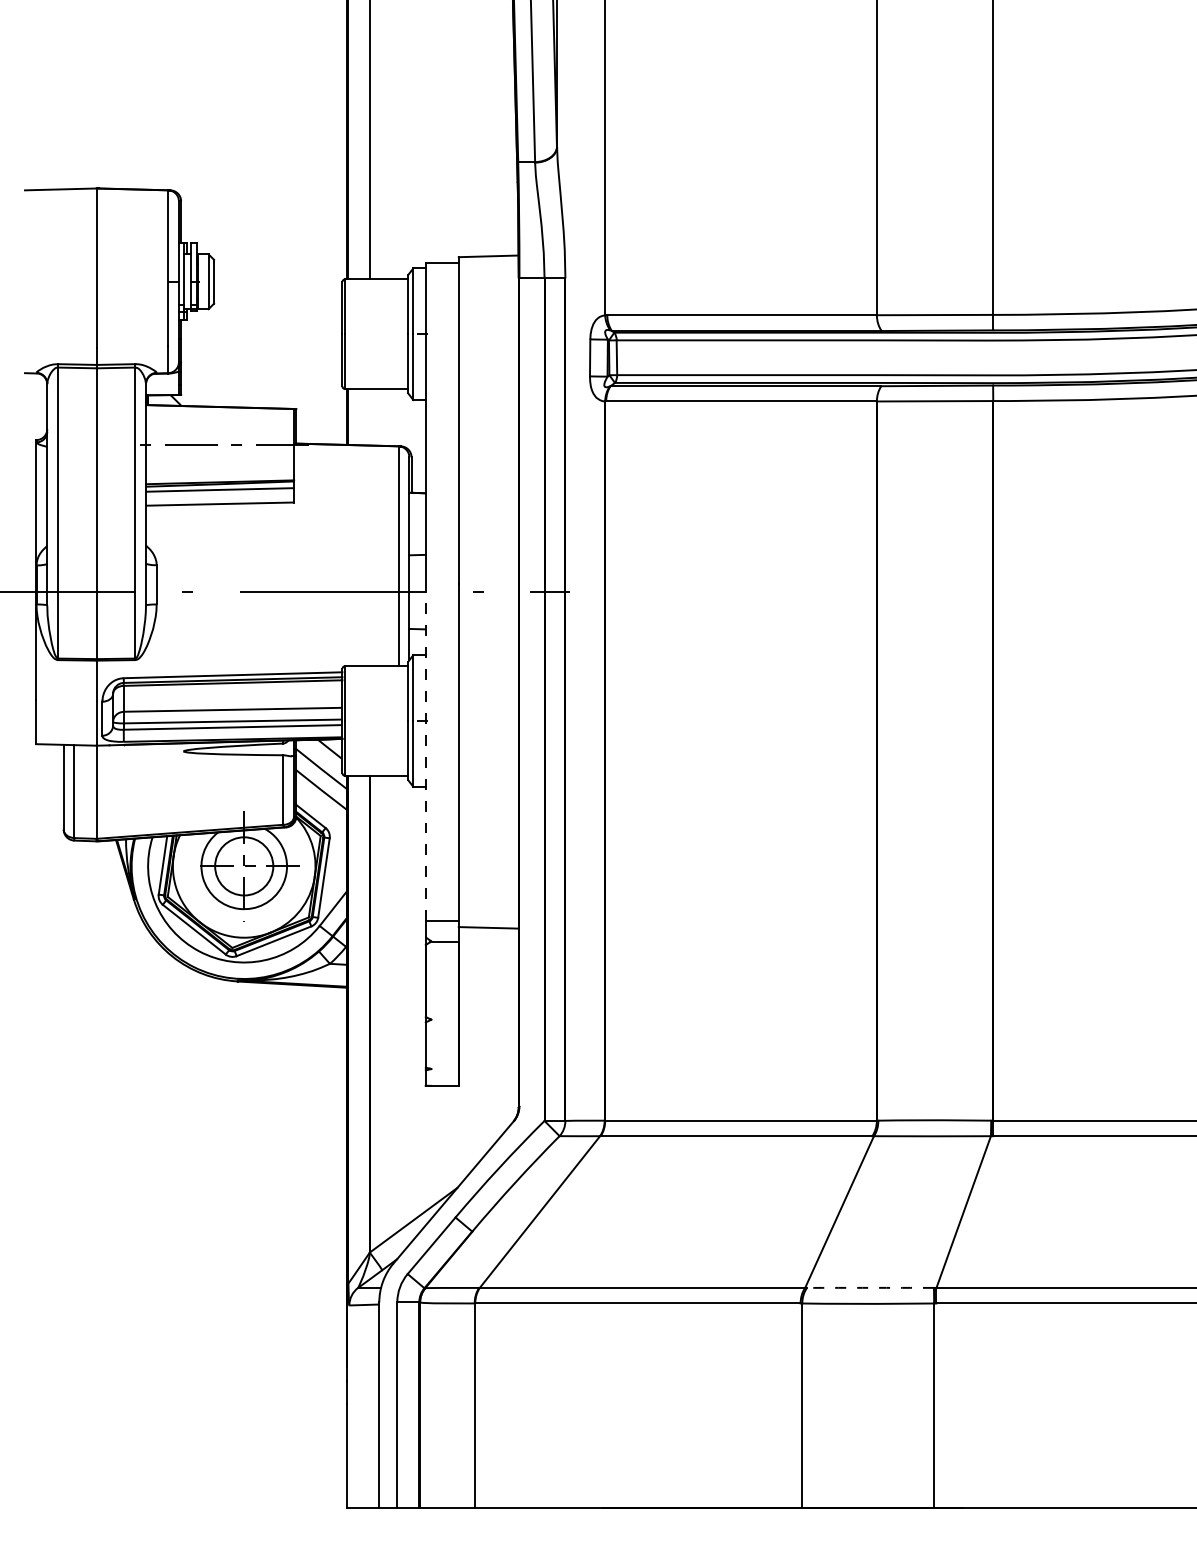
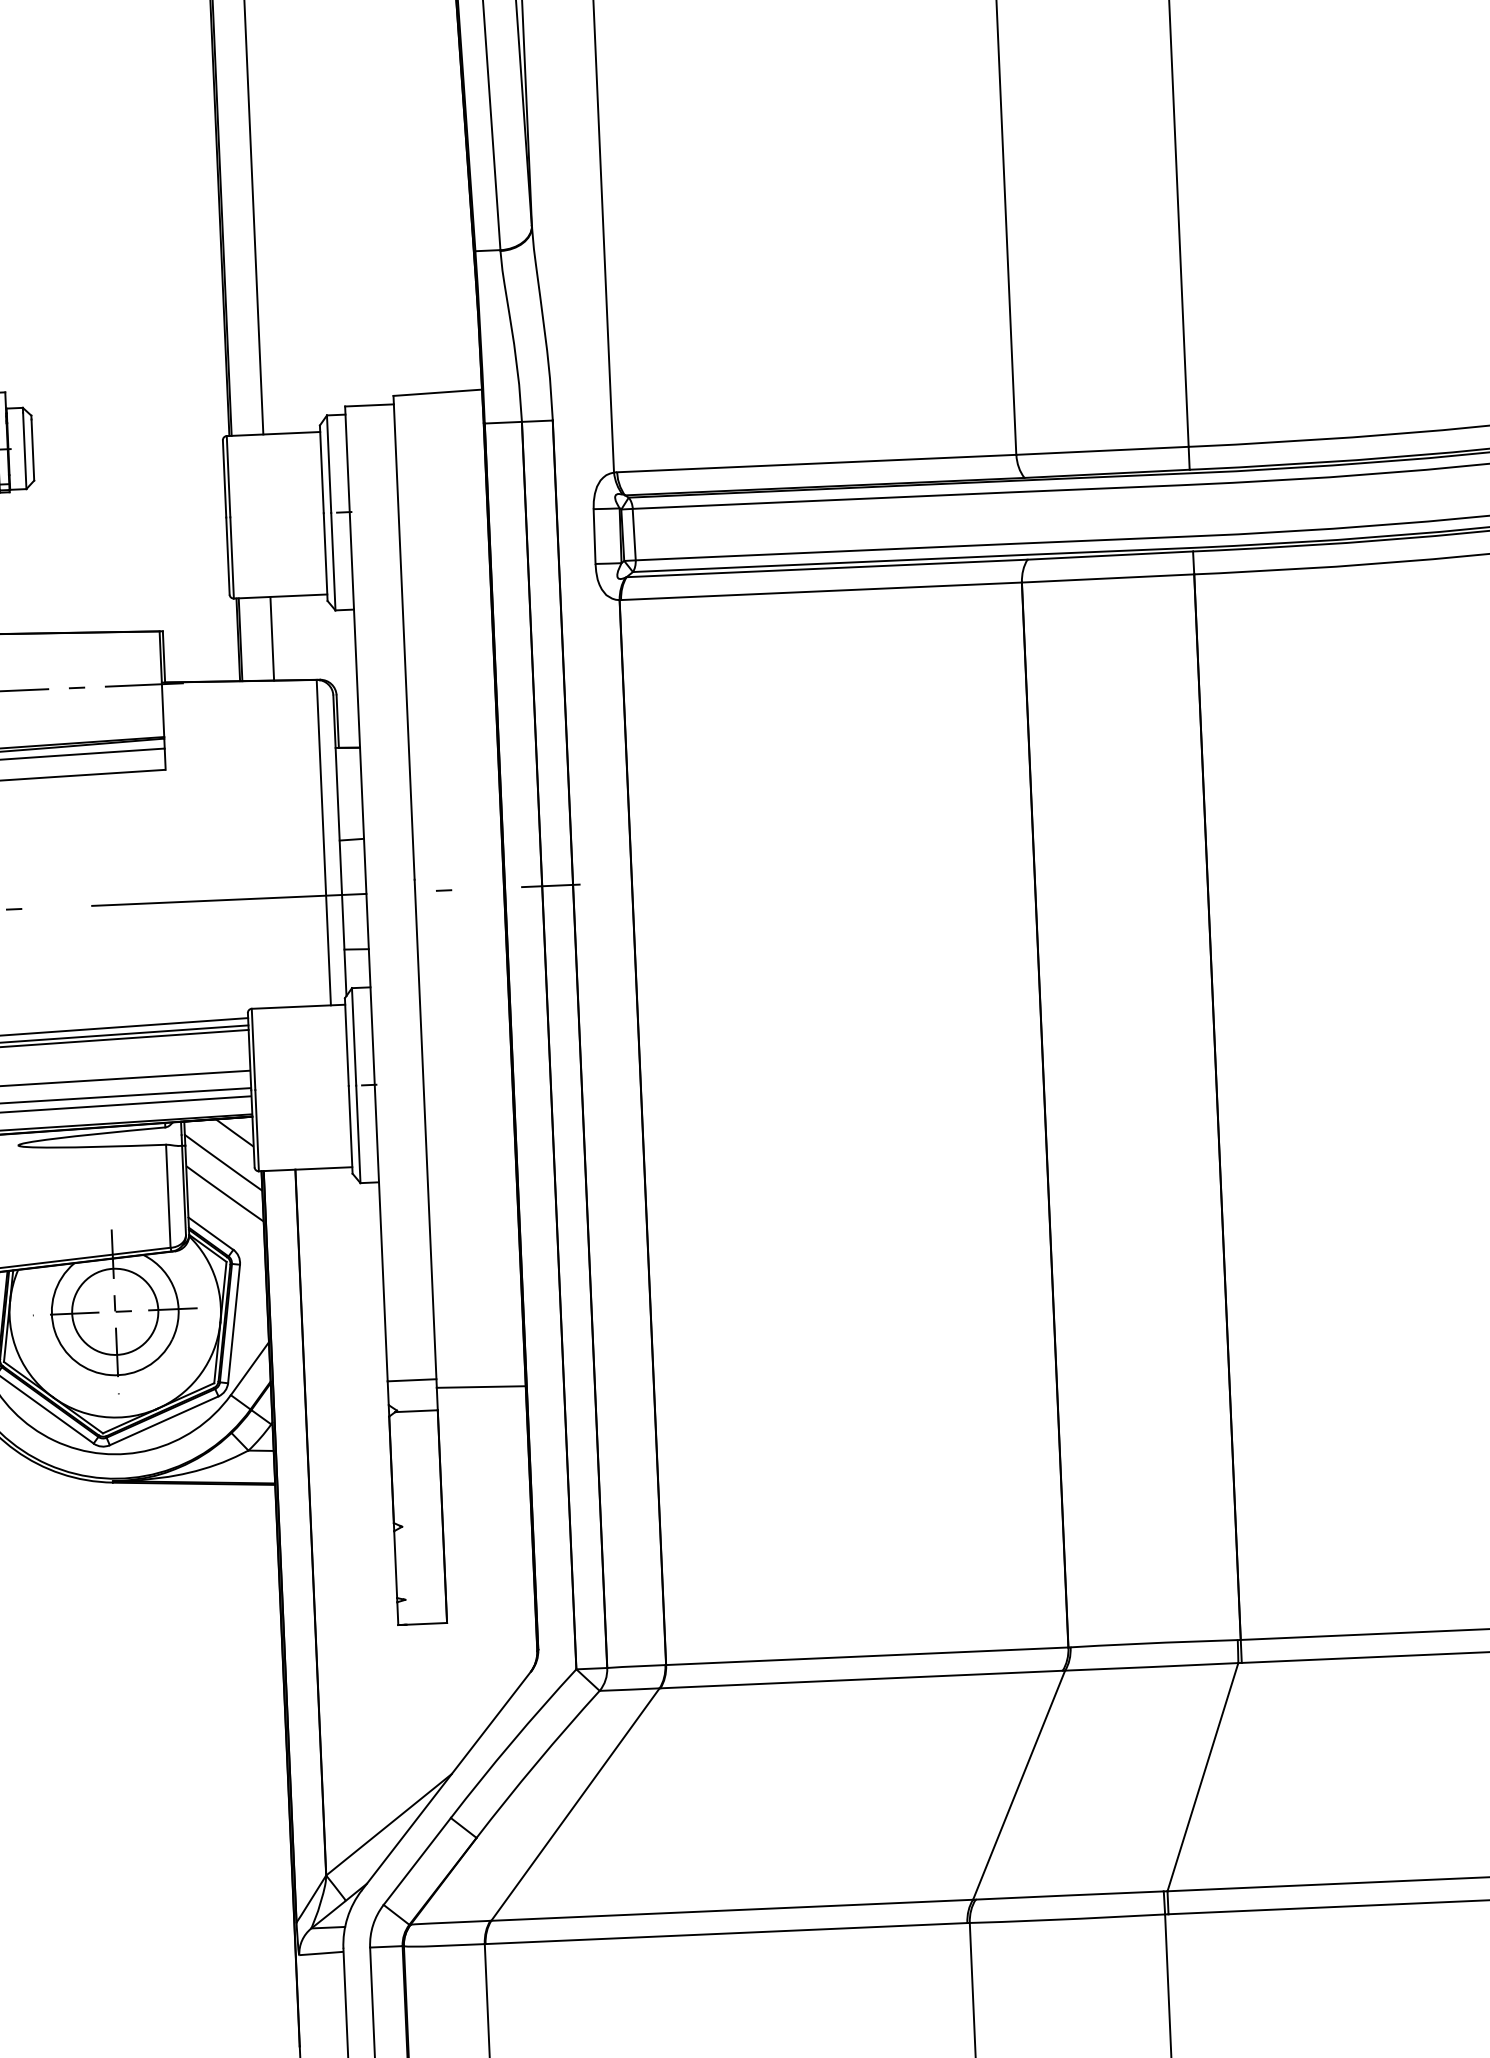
line: (369, 417) -> (271, 639), added
line: (425, 756) -> (376, 1137), dashed -> solid
arc: (870, 1287) -> (1069, 1894), dashed -> solid

